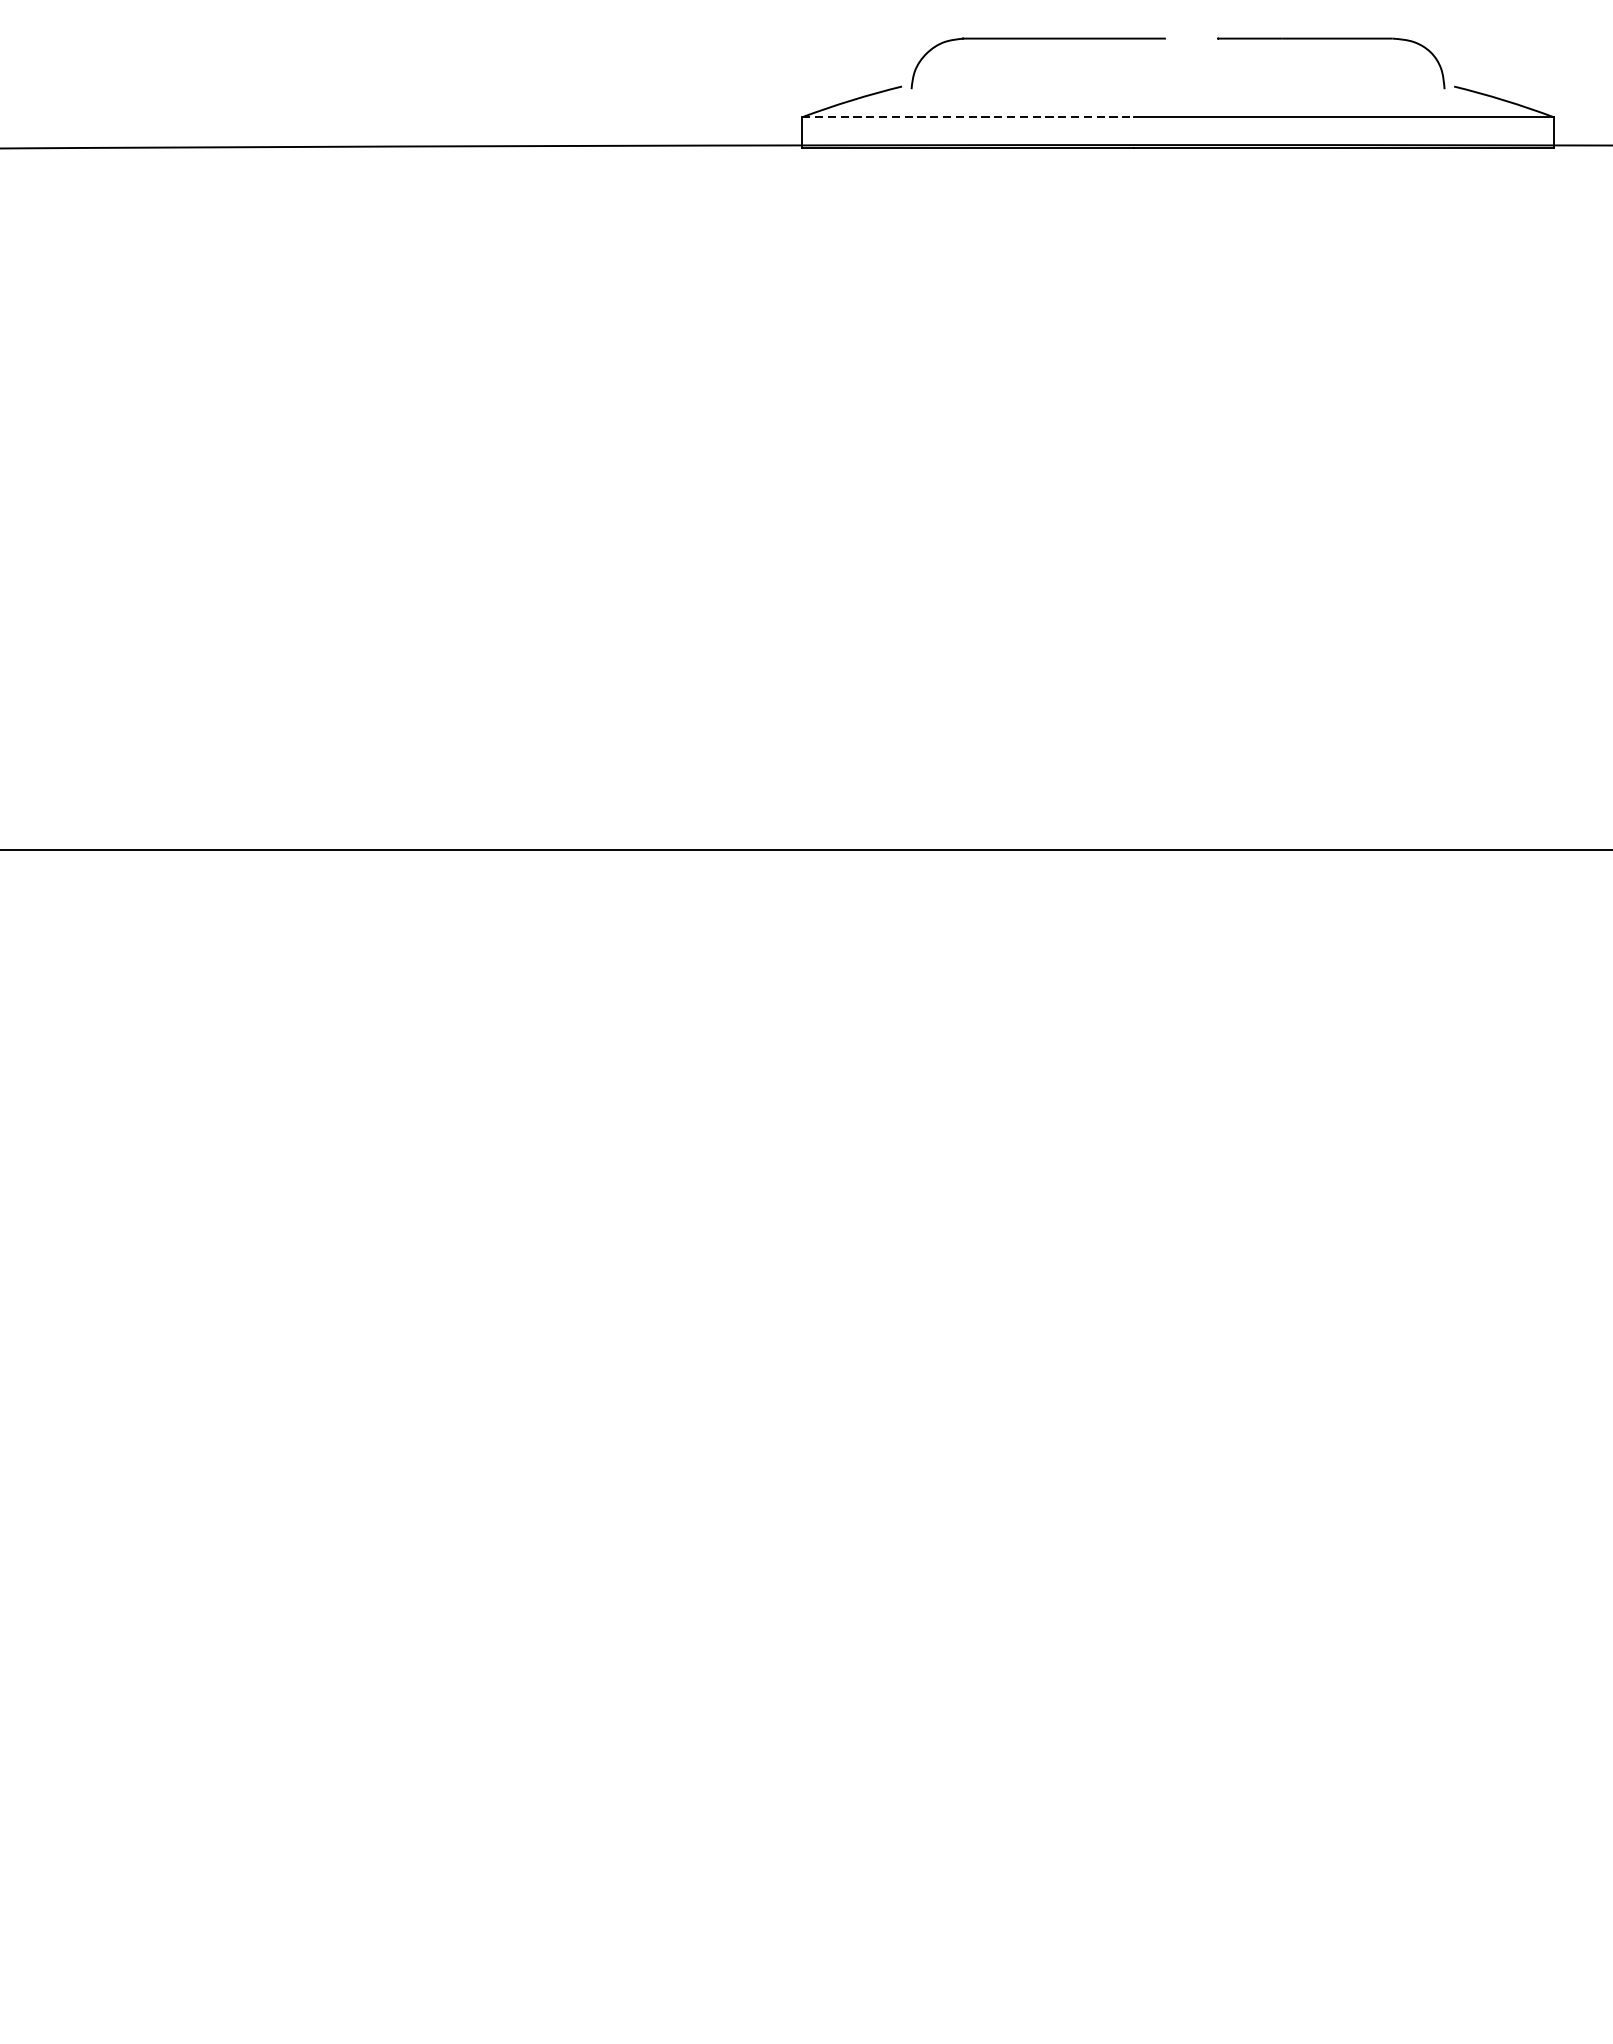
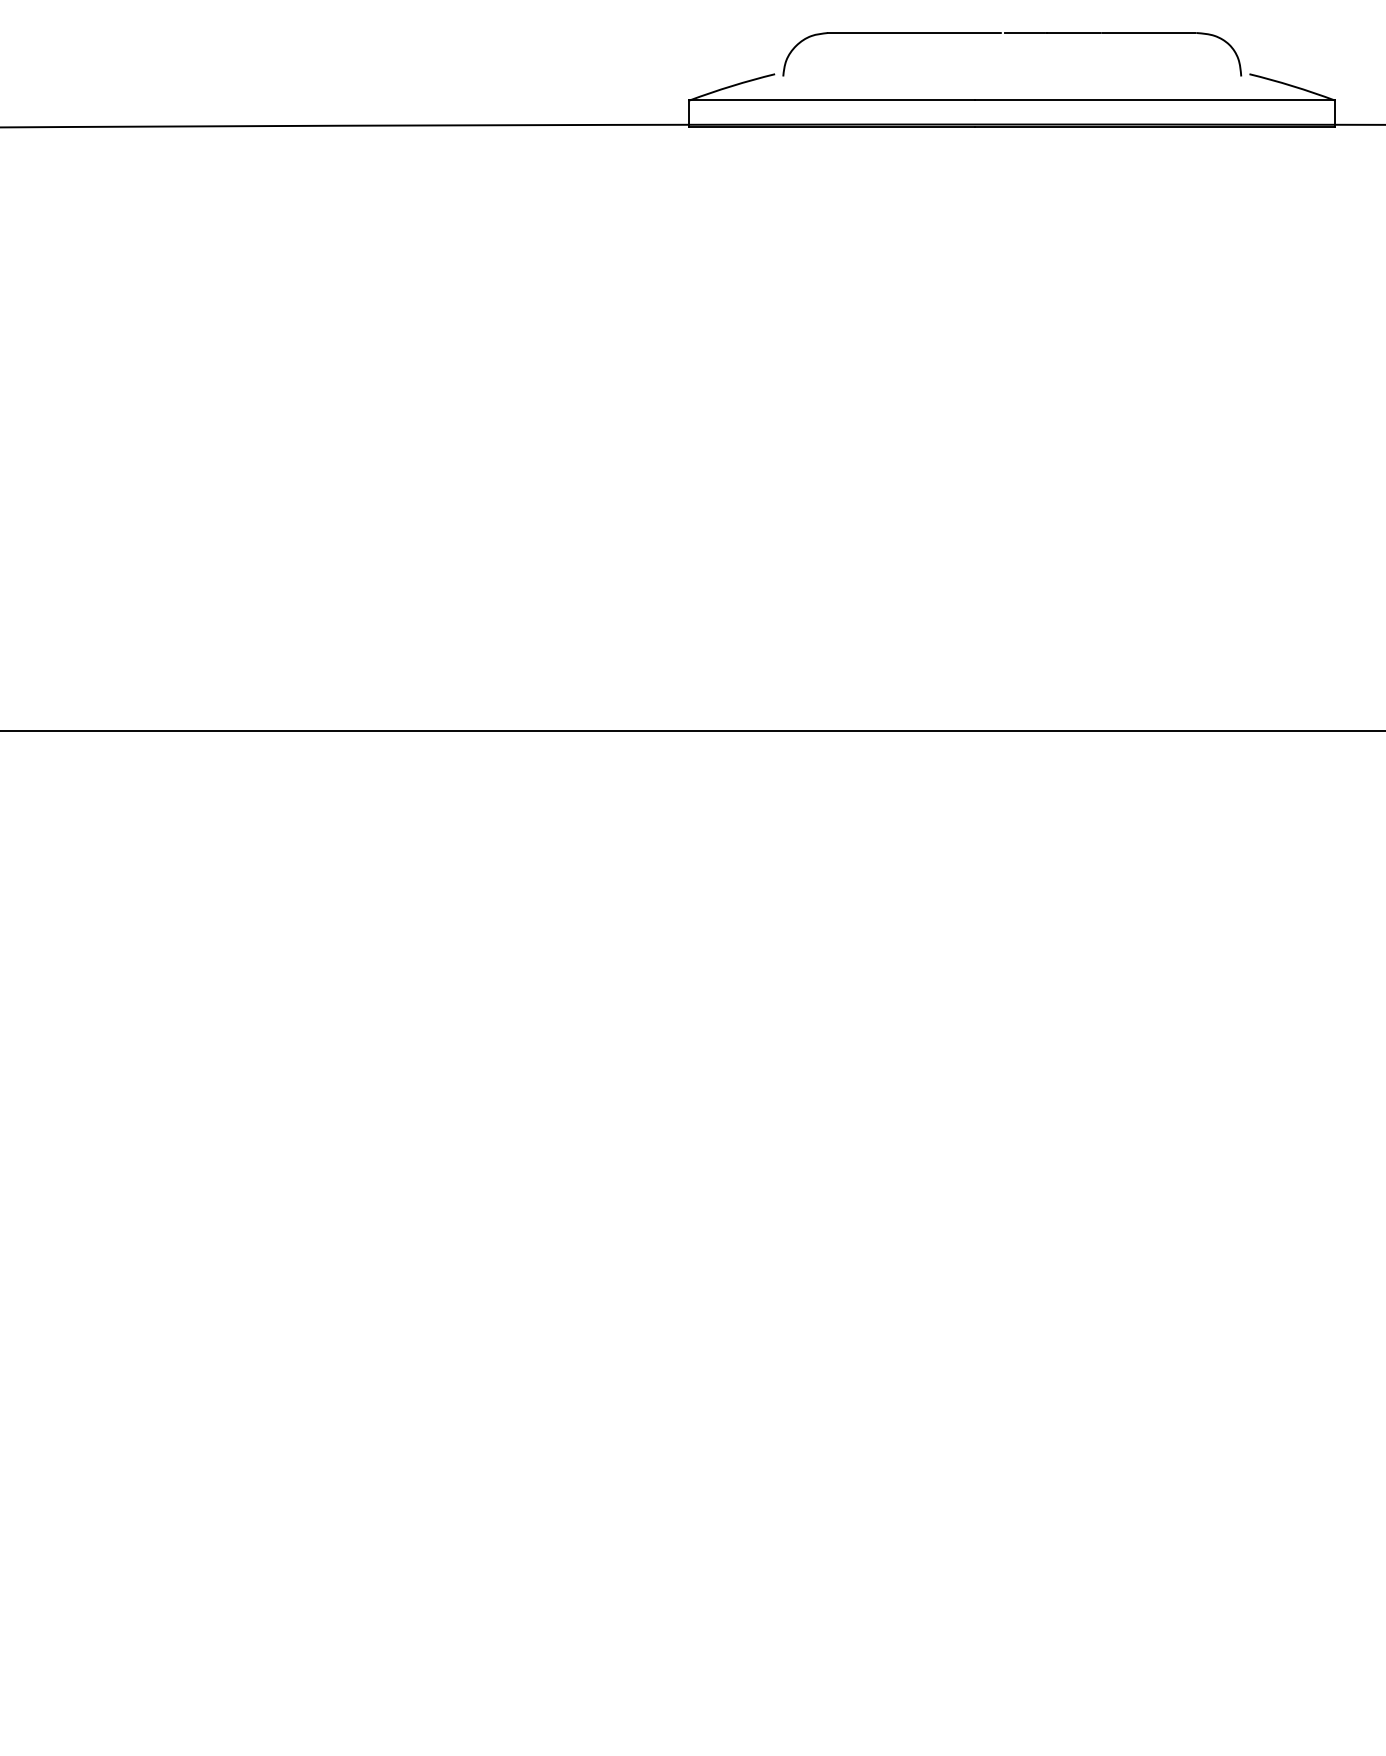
line: (1192, 39) -> (1024, 33), added
line: (968, 117) -> (832, 100), dashed -> solid

